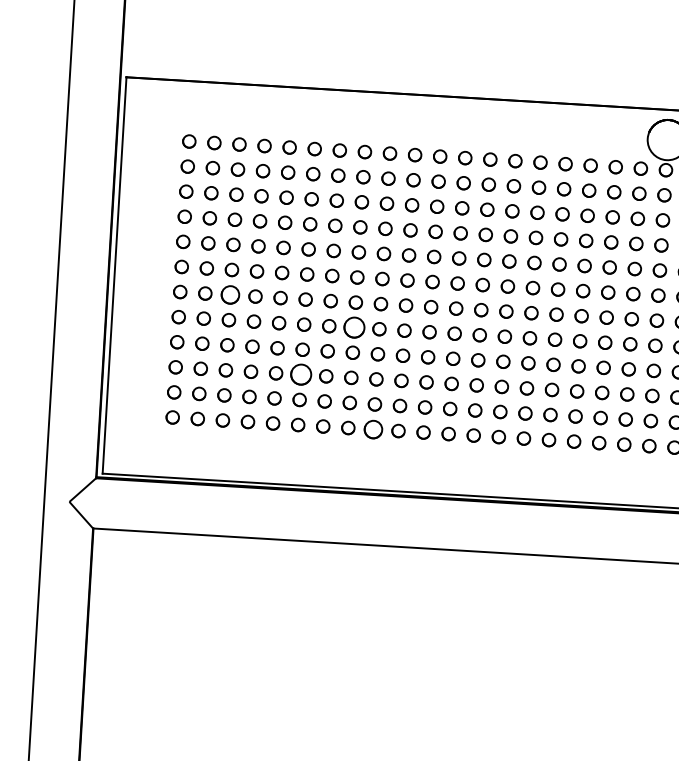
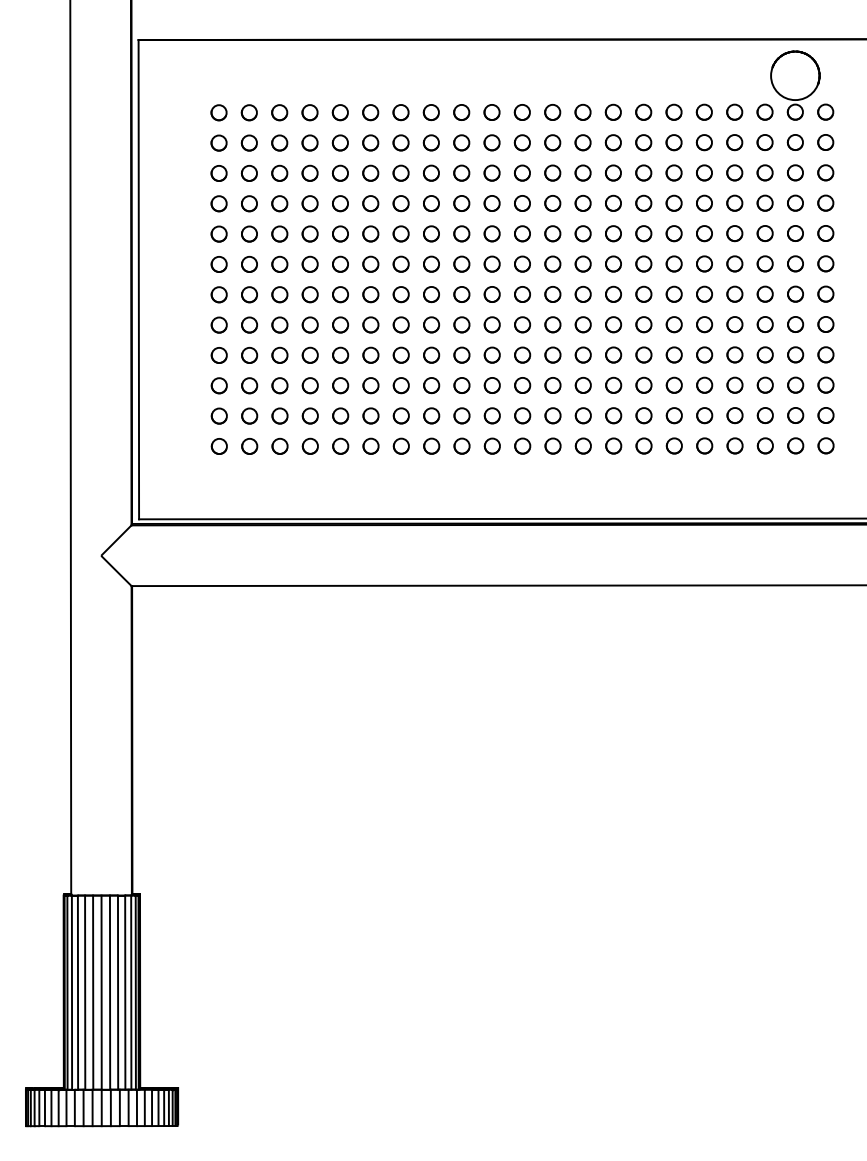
circle: (230, 294) -> (279, 294), size x0.71
circle: (354, 327) -> (431, 324), size x0.62
circle: (300, 374) -> (370, 385), size x0.62
circle: (373, 428) -> (461, 445), size x0.71

